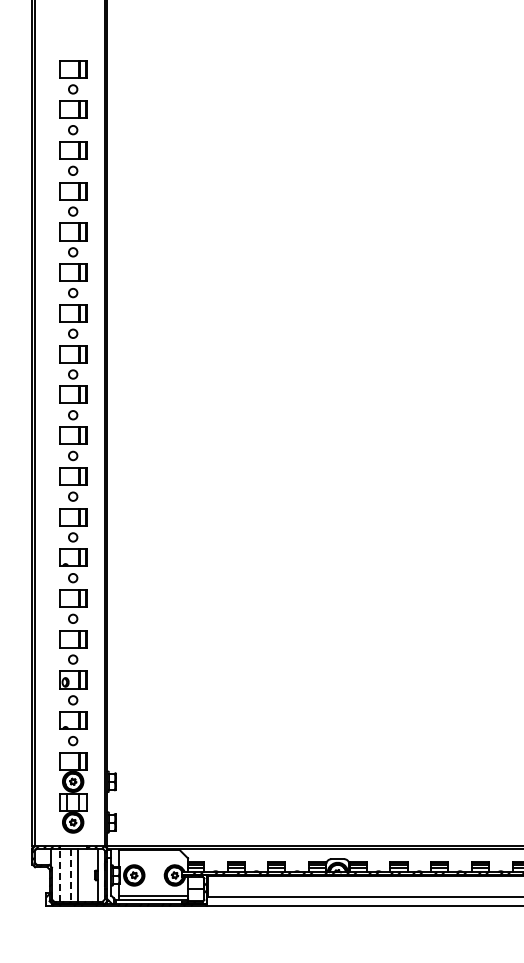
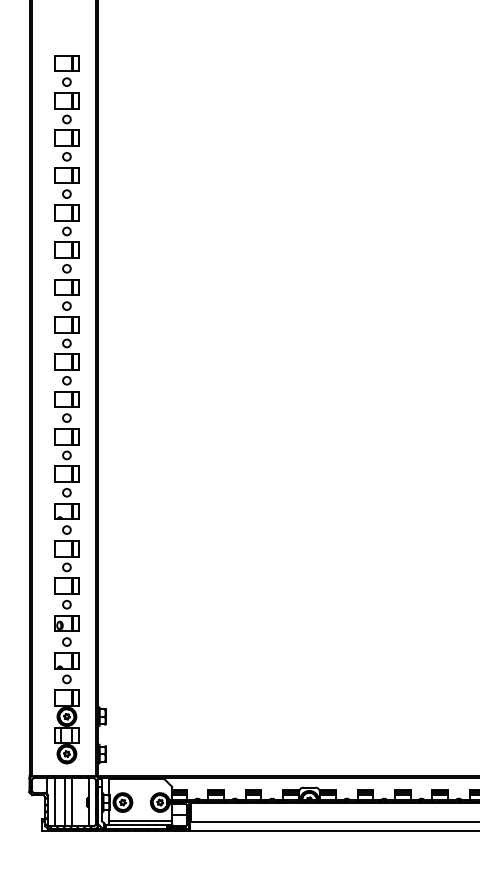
line: (59, 874) -> (54, 801), dashed -> solid
line: (70, 875) -> (64, 802), dashed -> solid

